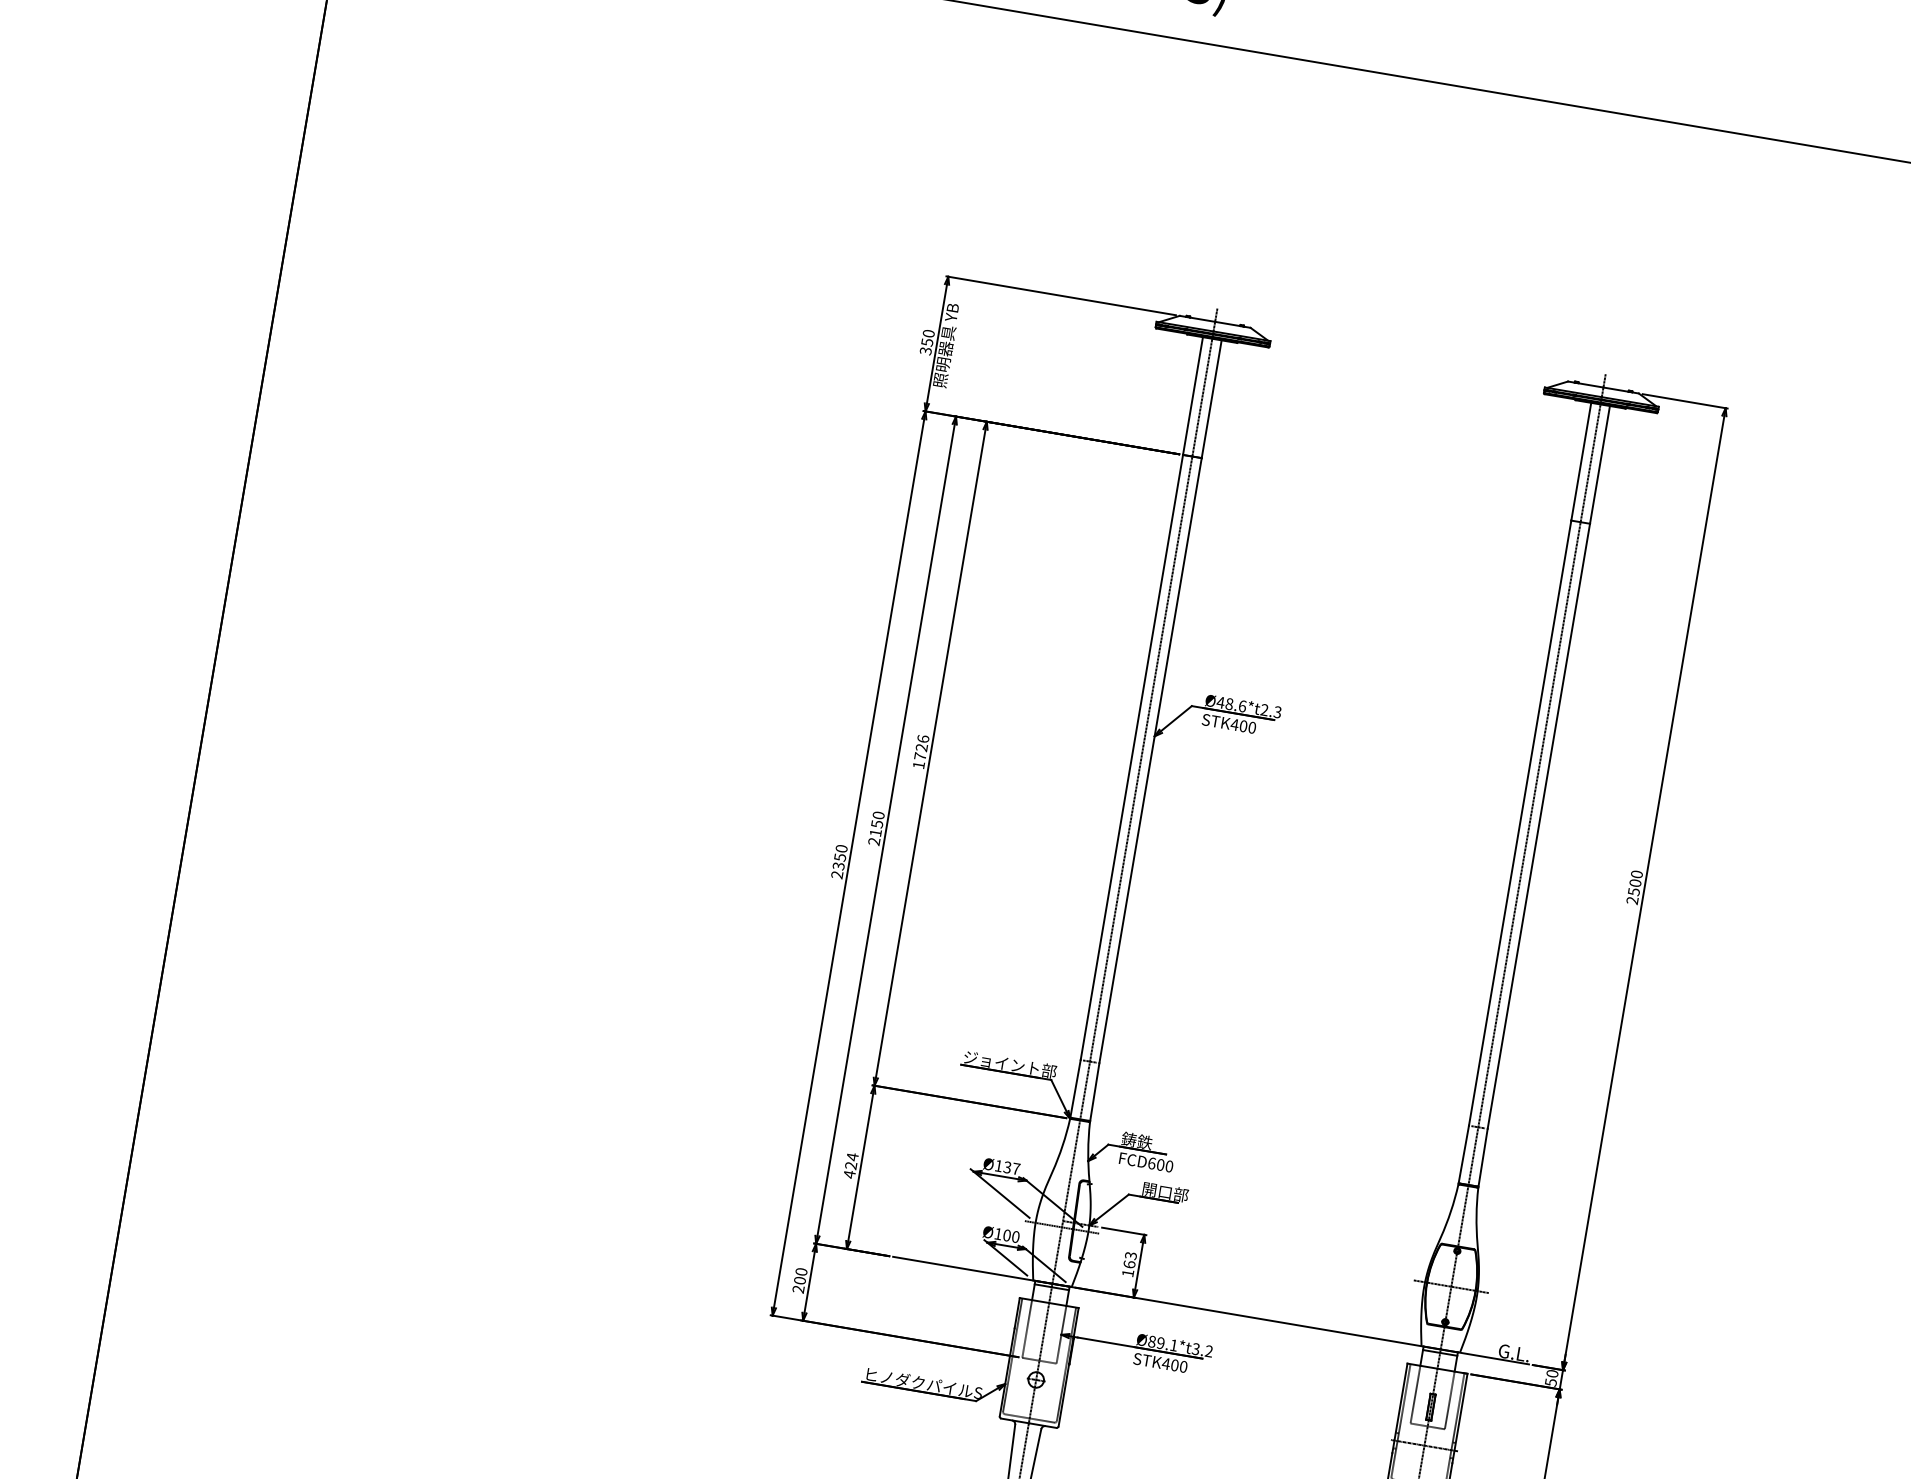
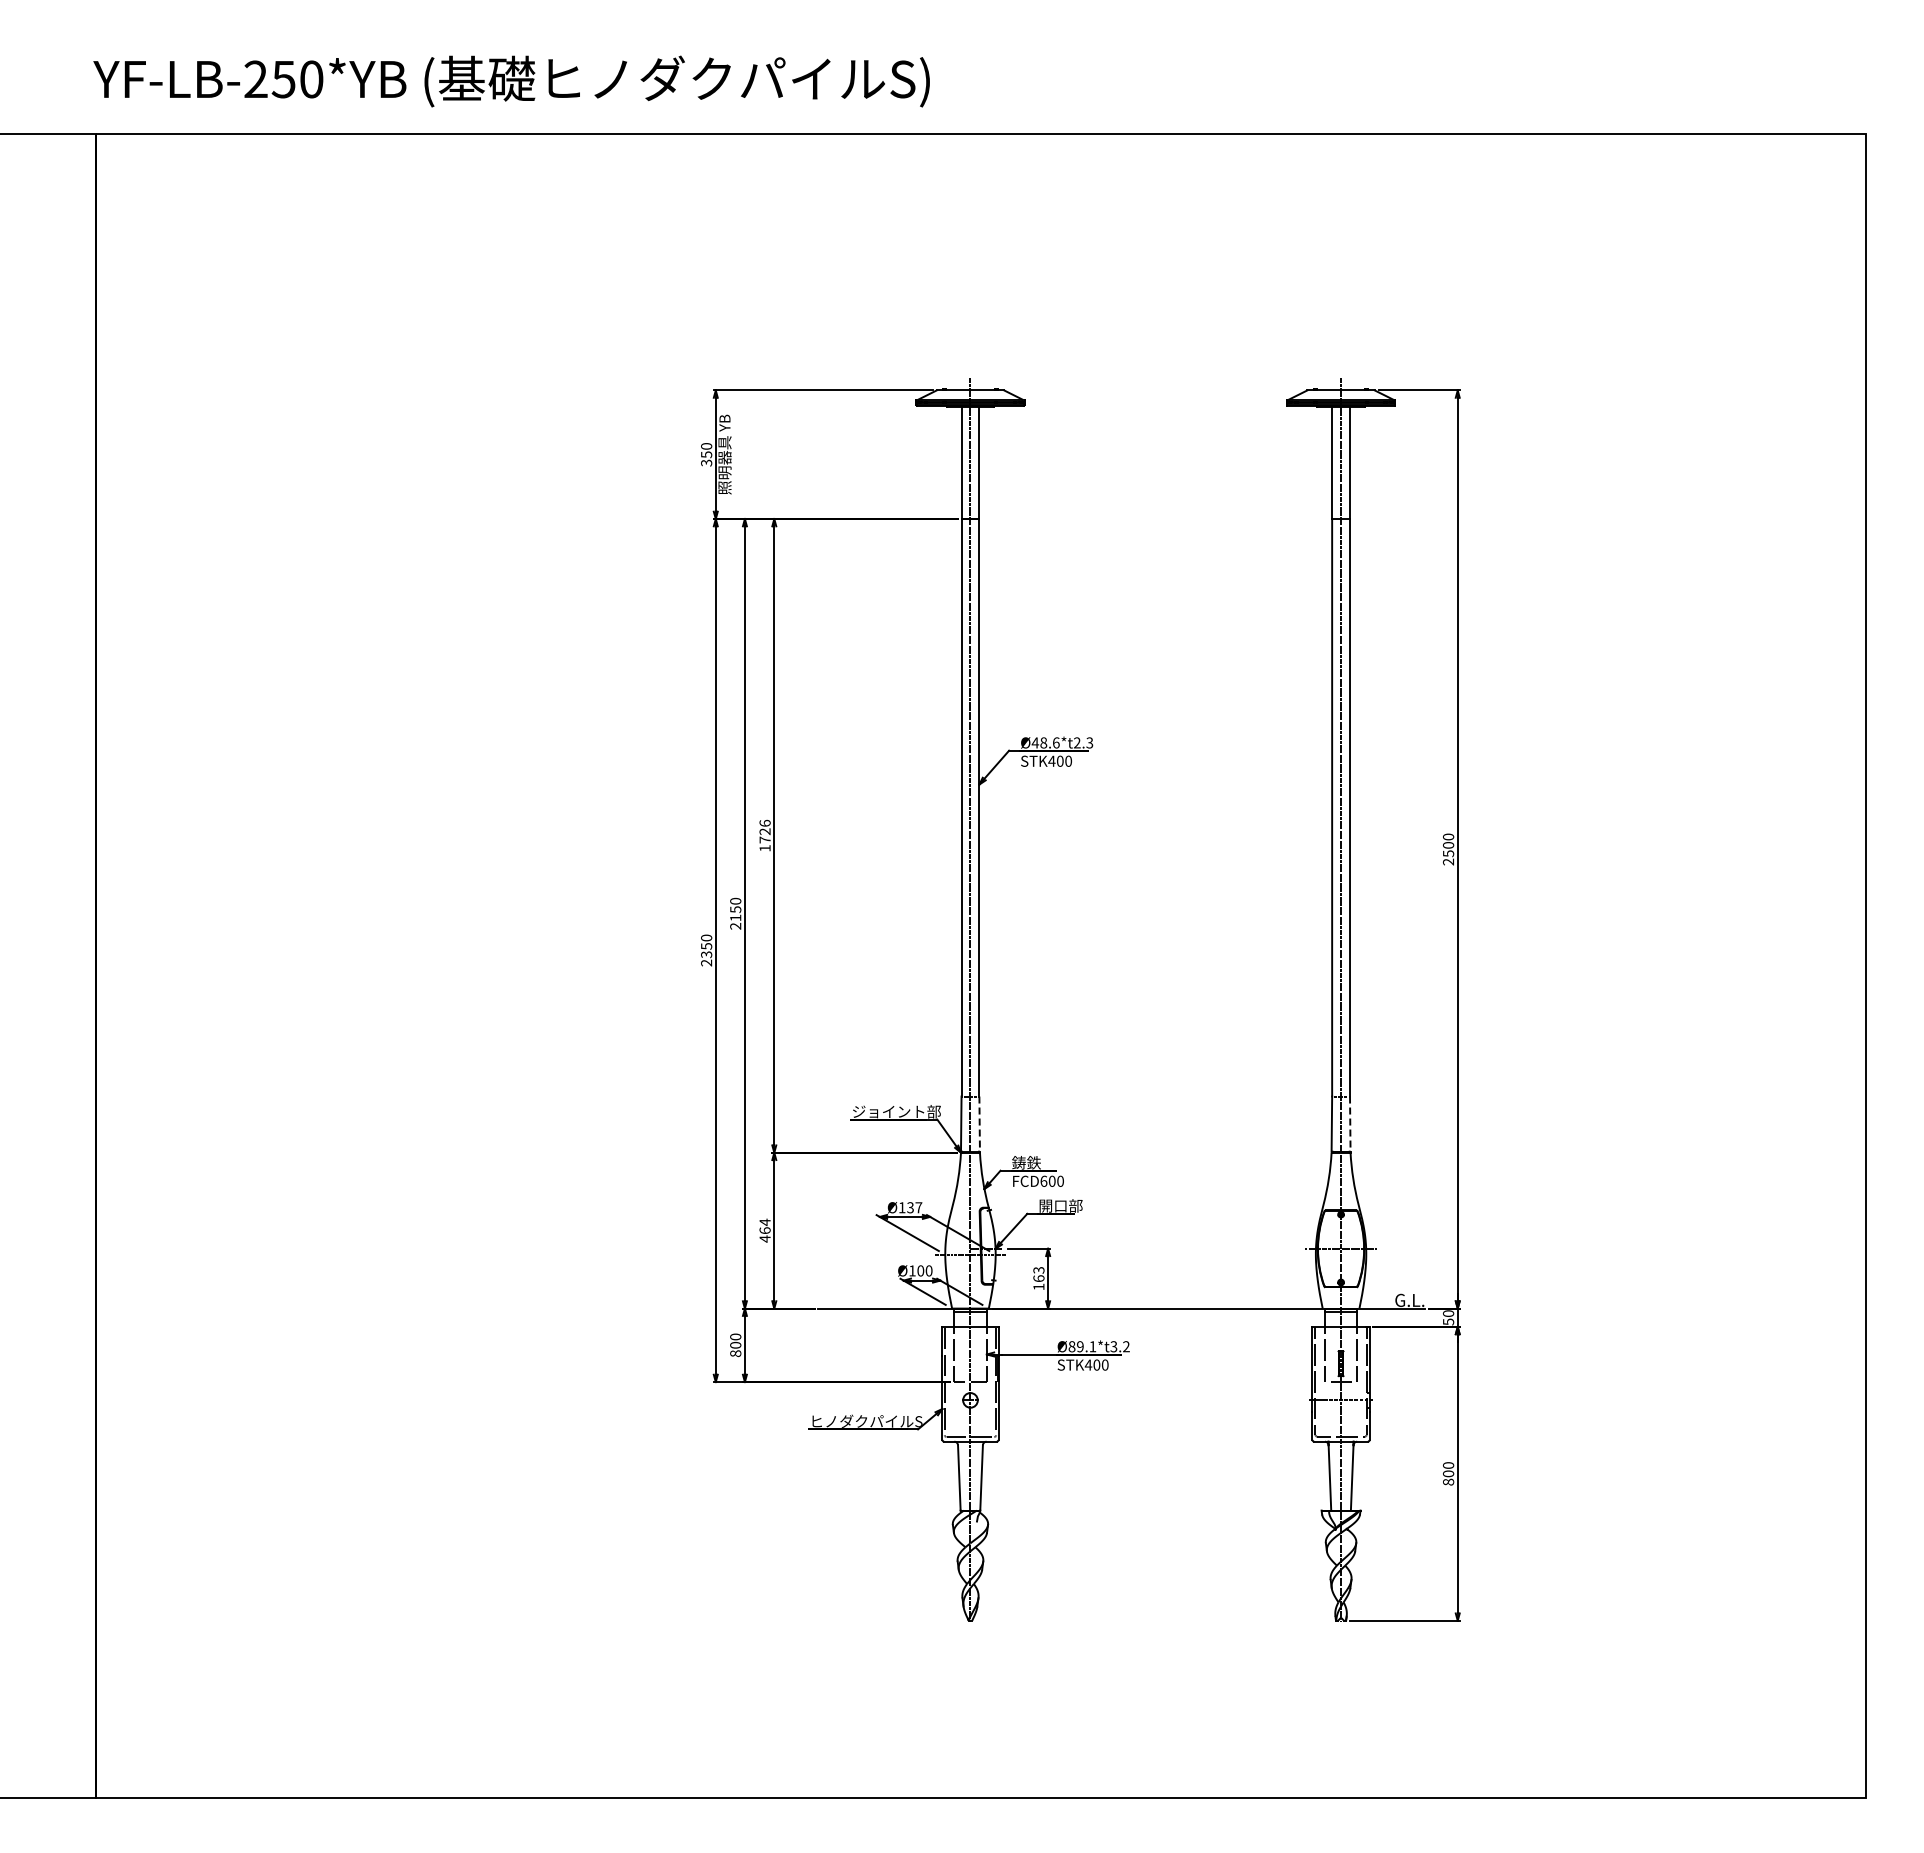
line: (1094, 1092) -> (979, 1124), solid -> dashed
line: (1483, 1158) -> (1350, 1124), solid -> dashed
text: (850, 1165) -> (764, 1230), 424 -> 464
text: (798, 1289) -> (735, 1353), 200 -> 800

